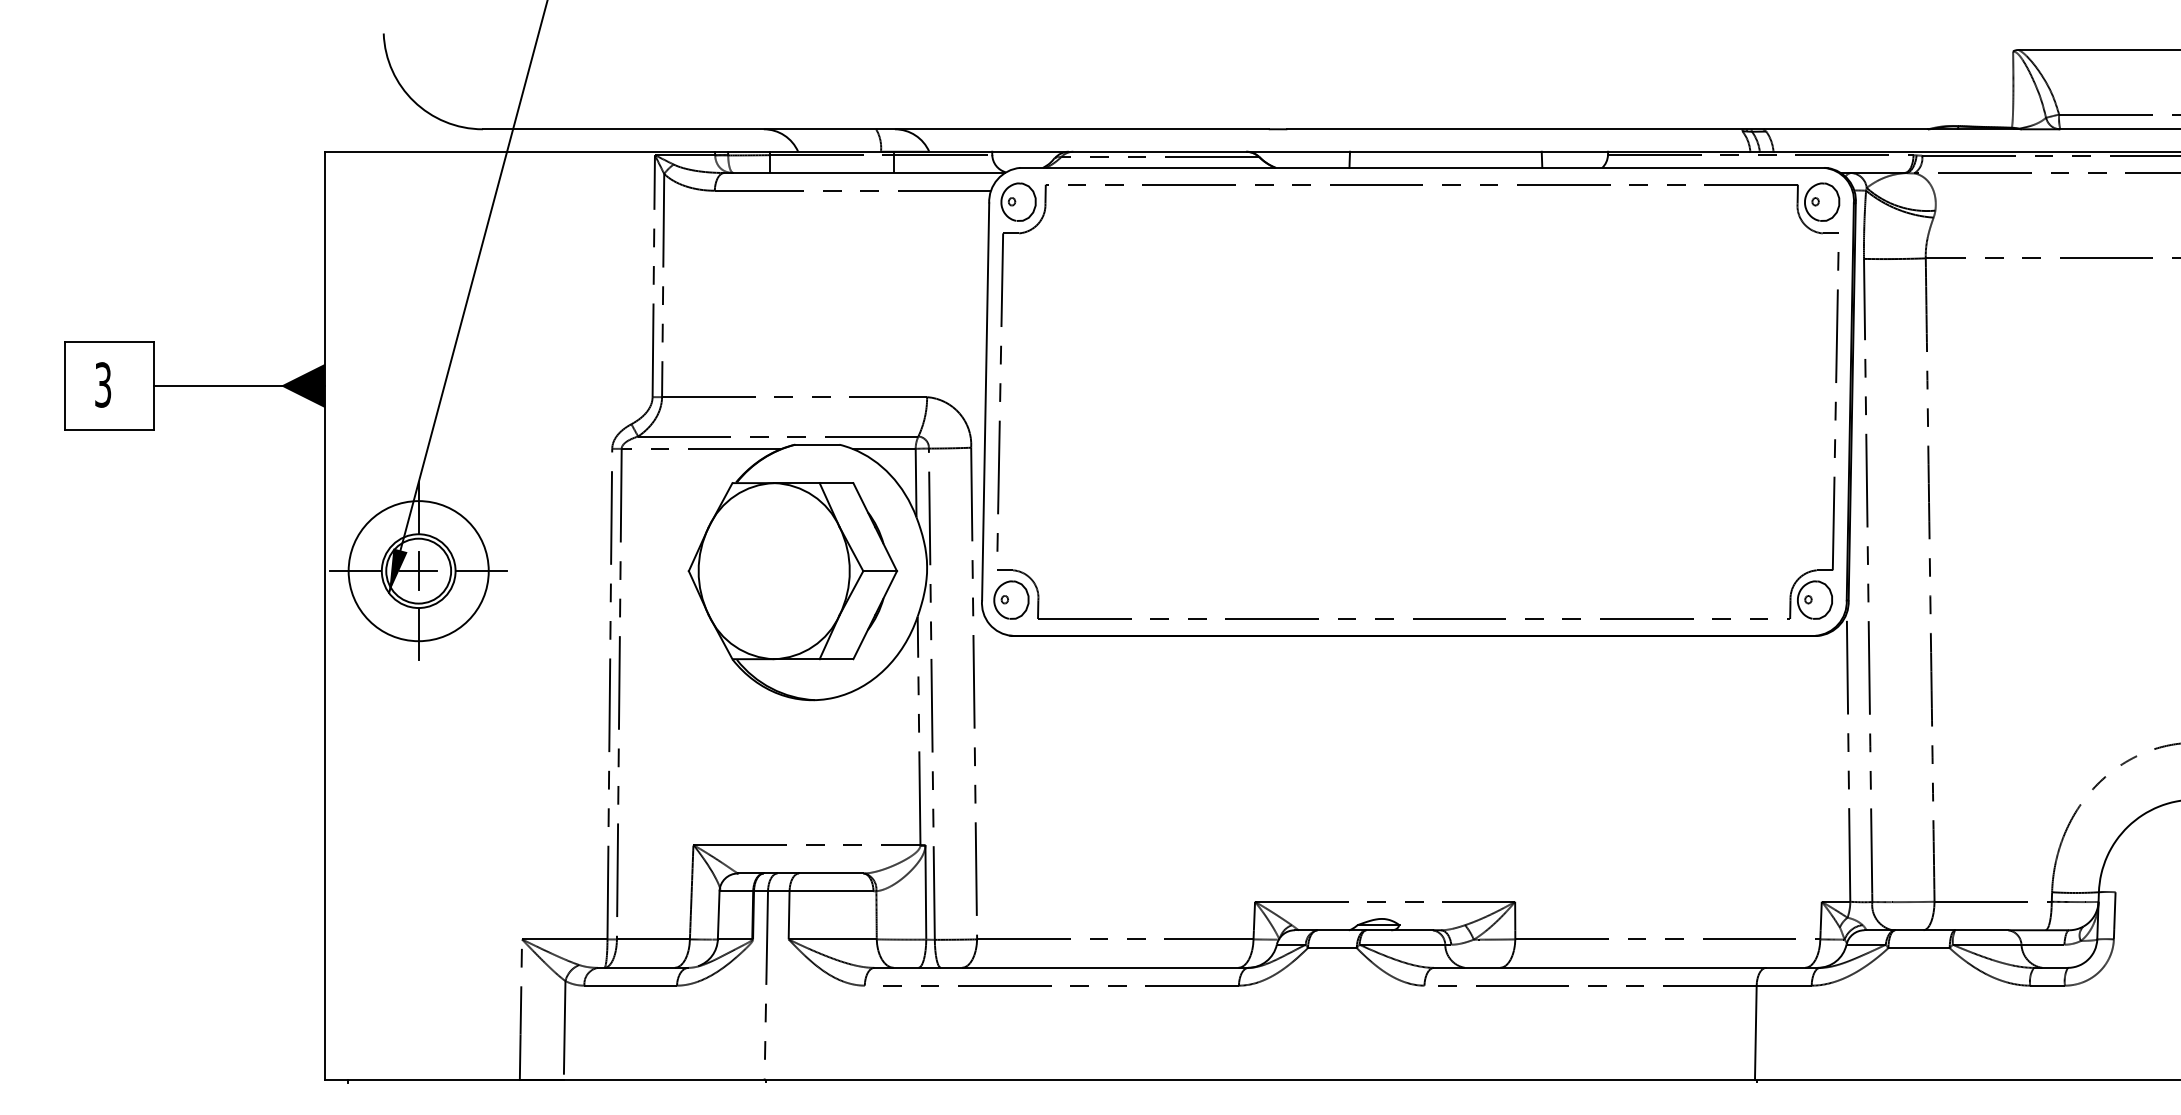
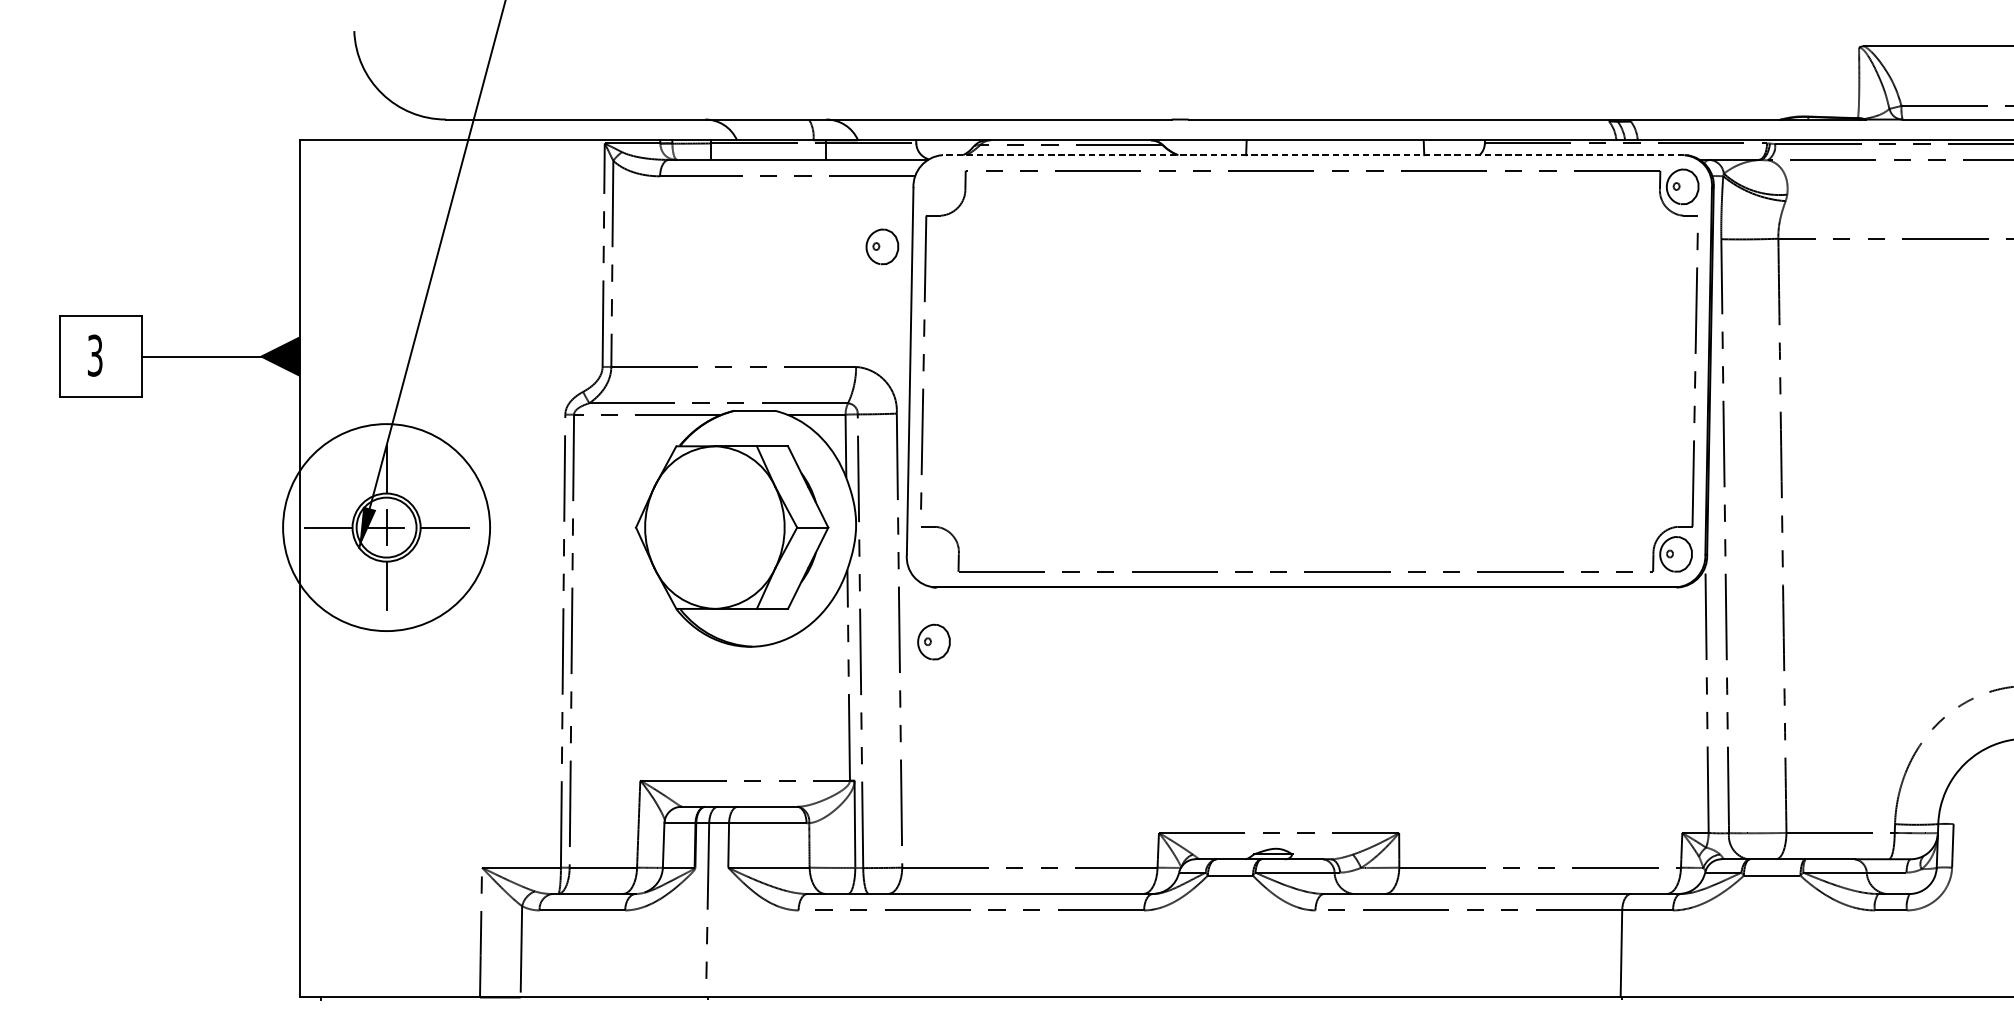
line: (1422, 167) -> (1313, 154), solid -> dashed
part: (1018, 201) -> (882, 246), moved
circle: (418, 571) -> (386, 527), size x1.6
part: (1011, 599) -> (934, 641), moved

